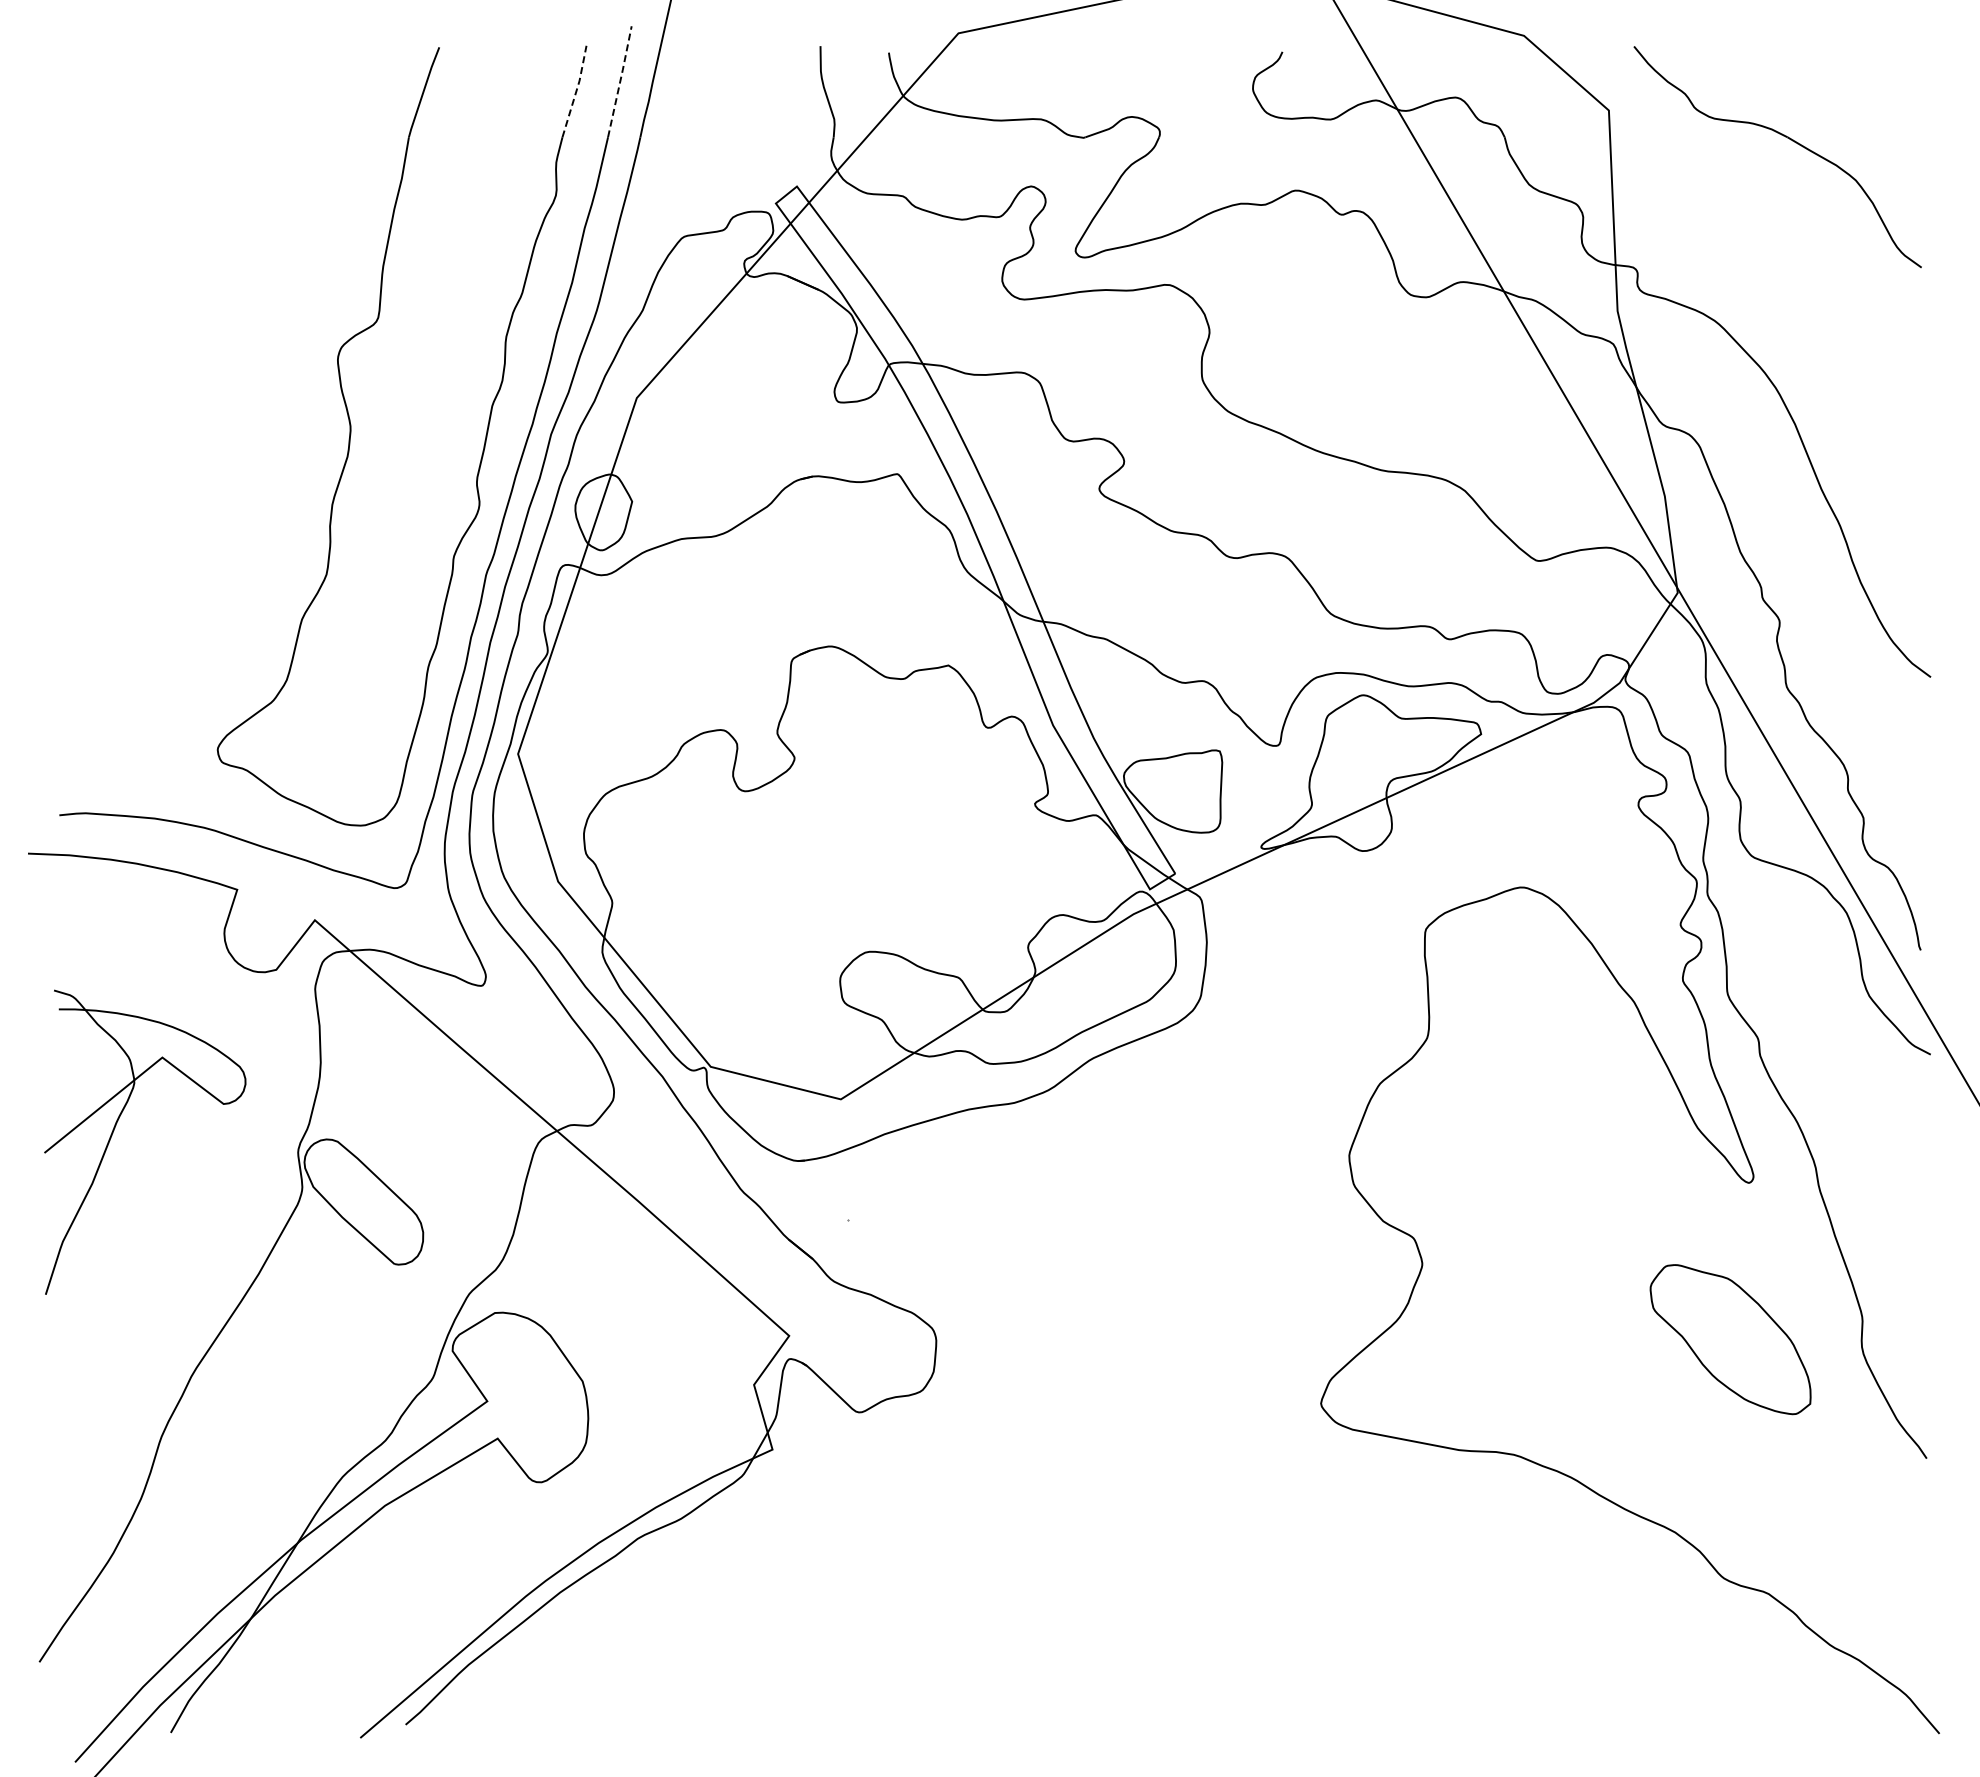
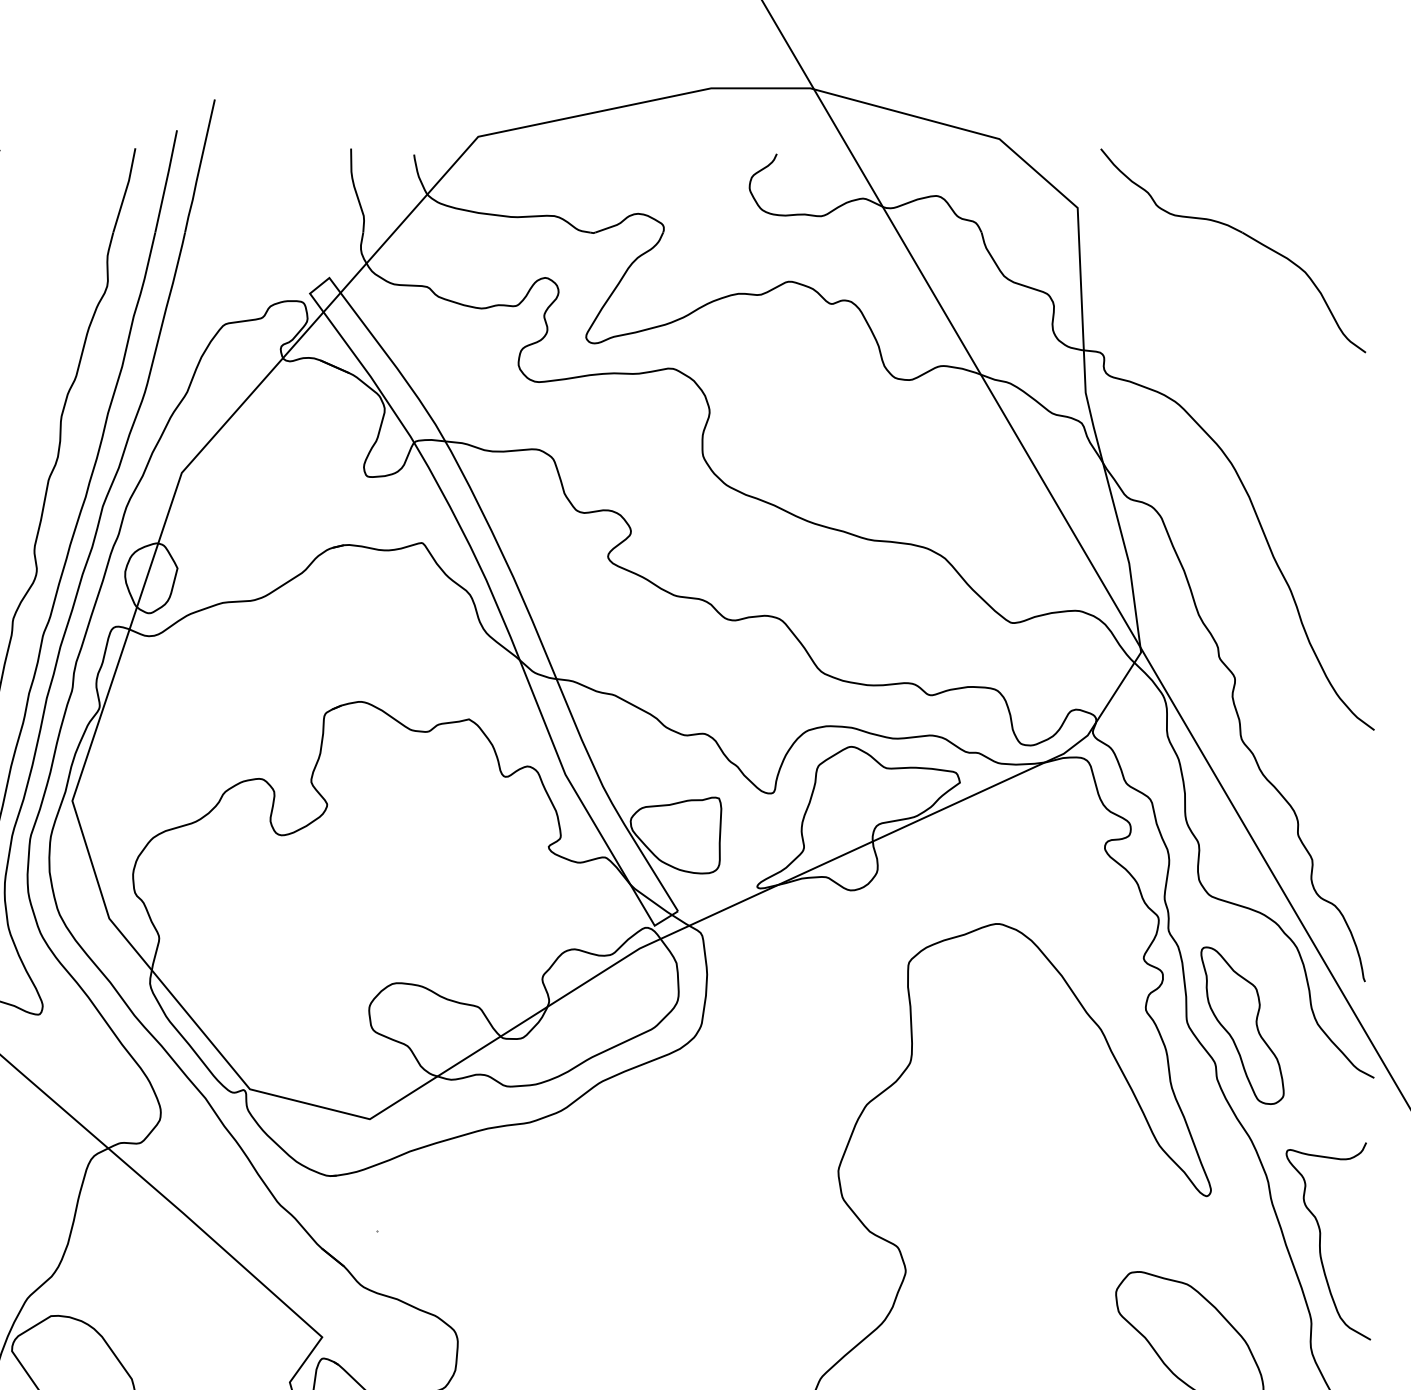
line: (620, 80) -> (166, 180), dashed -> solid
line: (576, 91) -> (126, 190), dashed -> solid
part: (1787, 997) -> (1242, 1025), added
curve: (1872, 1231) -> (1320, 1241), added

